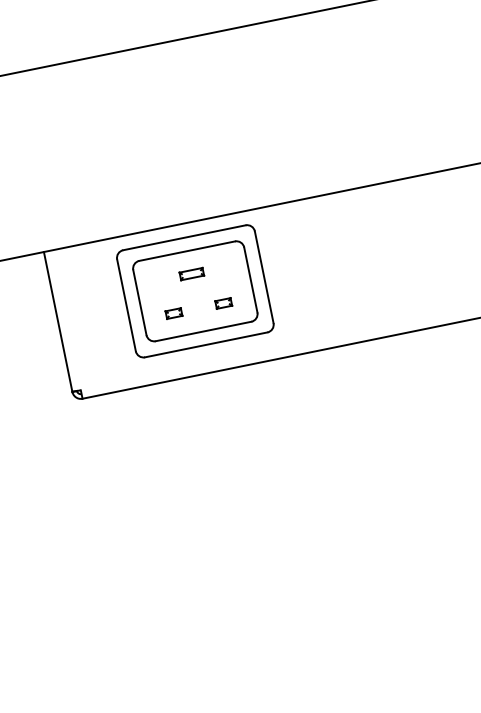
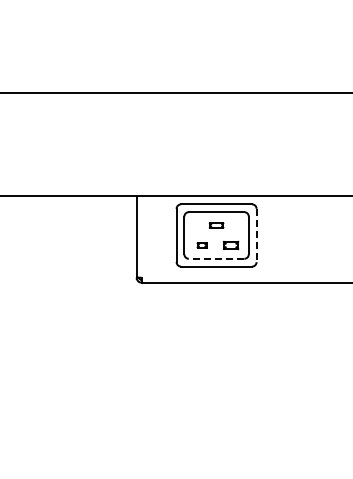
line: (264, 277) -> (256, 235), solid -> dashed
part: (222, 303) -> (230, 245), size x1.6
line: (203, 330) -> (216, 258), solid -> dashed

